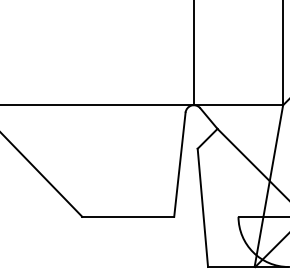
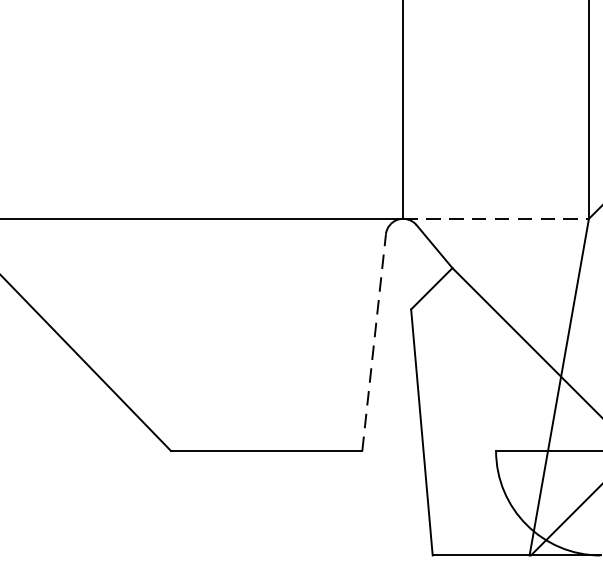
line: (238, 105) -> (496, 219), solid -> dashed
line: (179, 164) -> (373, 342), solid -> dashed

